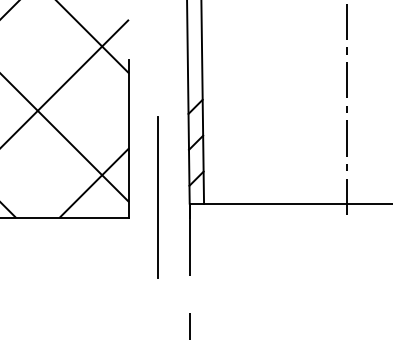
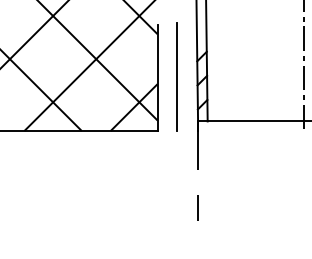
line: (157, 196) -> (176, 76), moved

